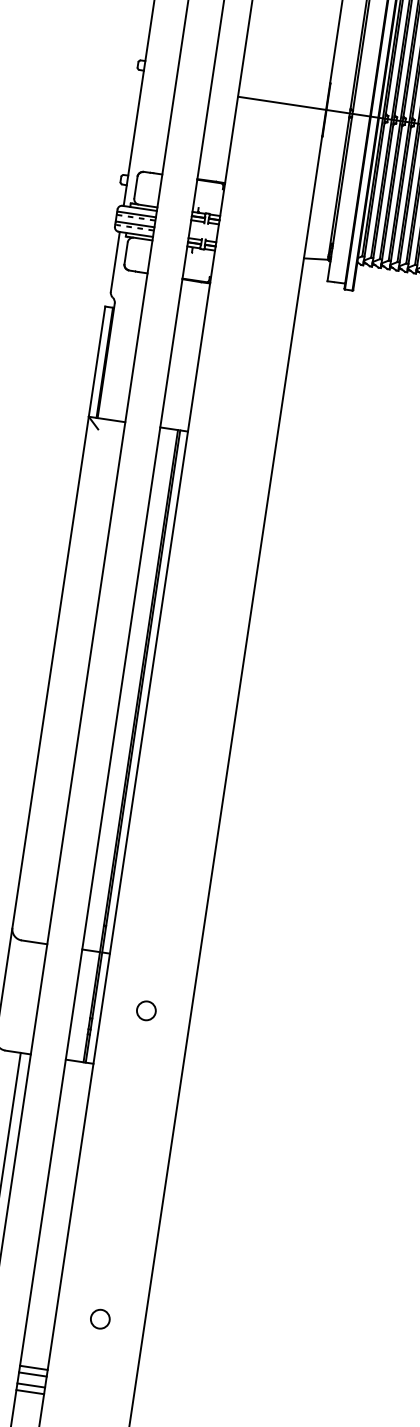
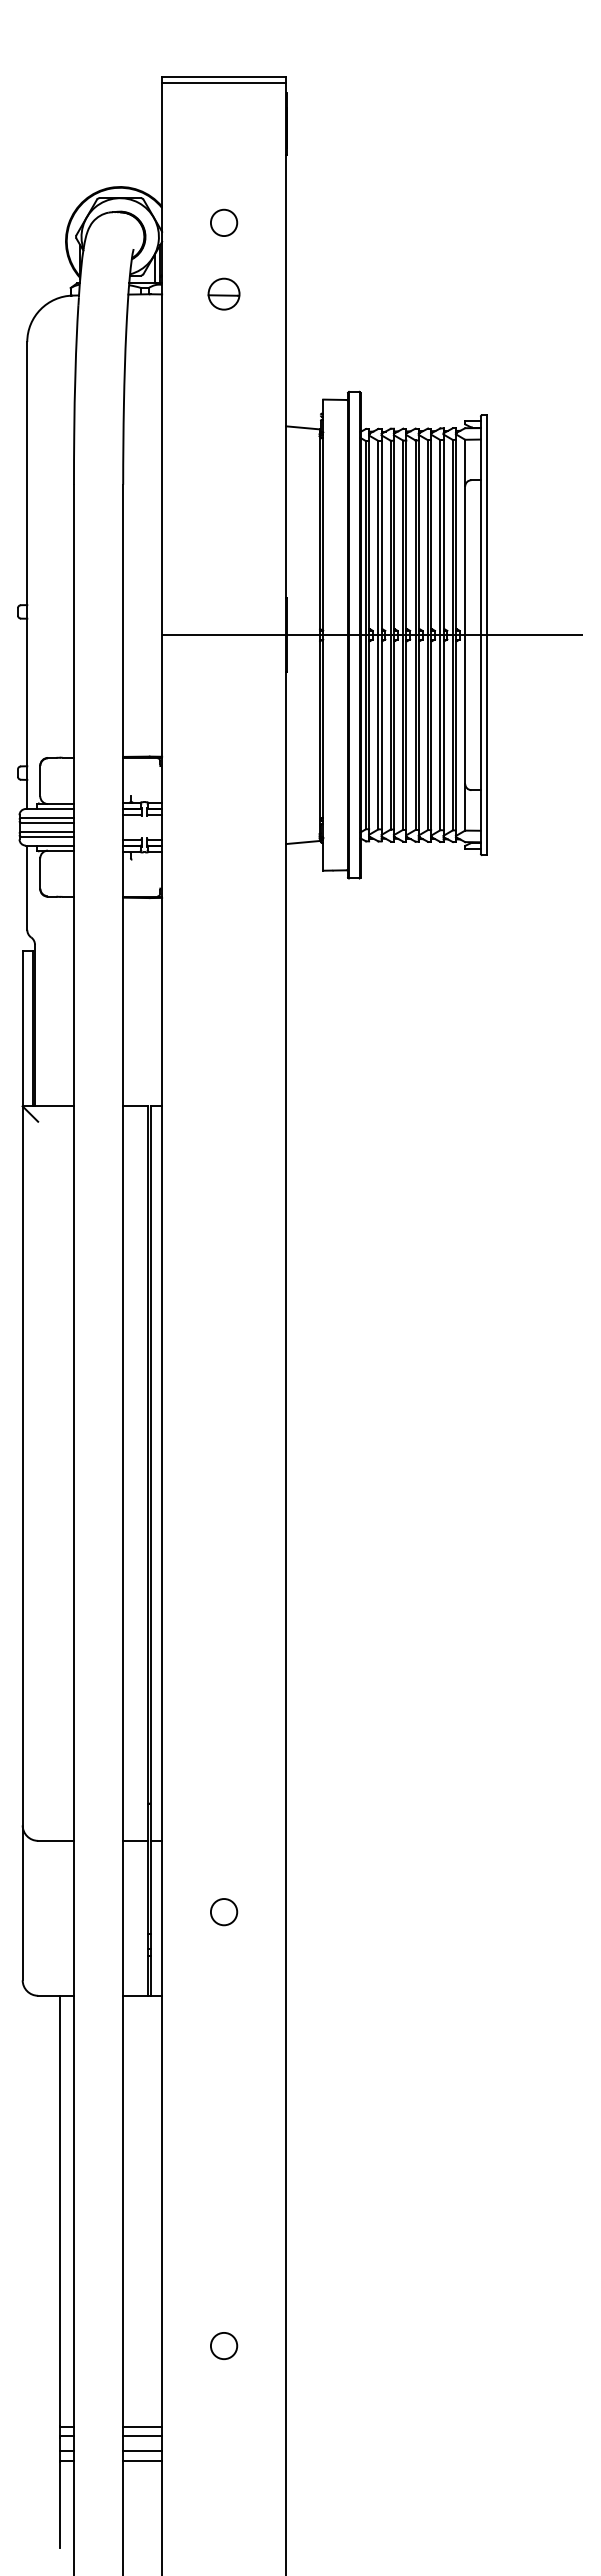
line: (136, 217) -> (47, 822), dashed -> solid
line: (135, 227) -> (47, 836), dashed -> solid

